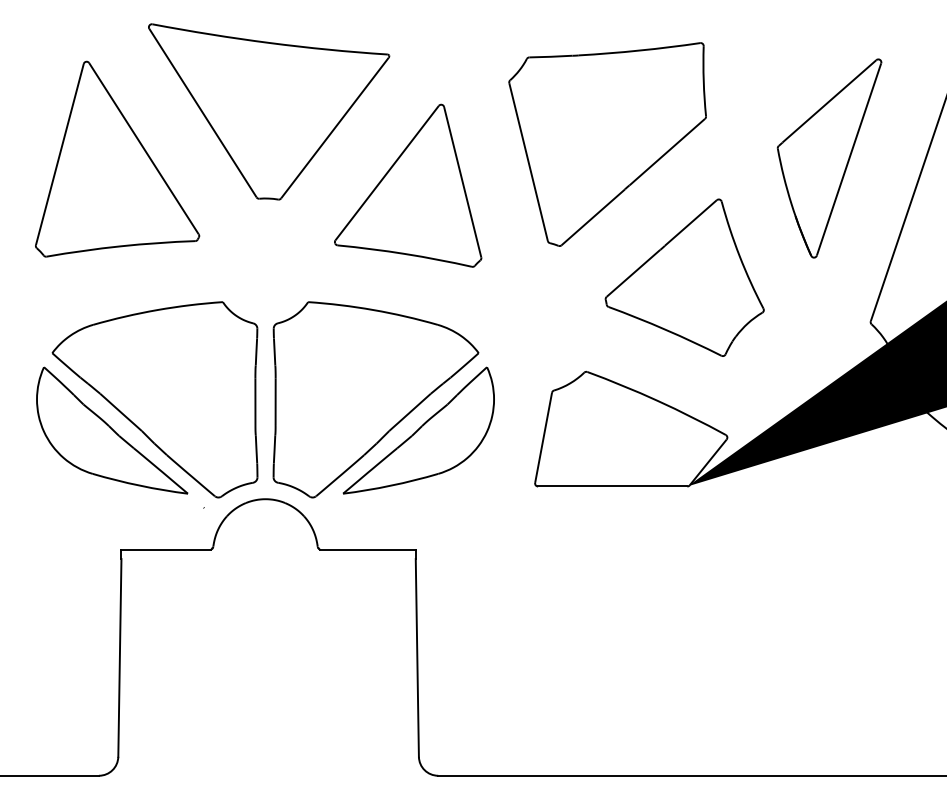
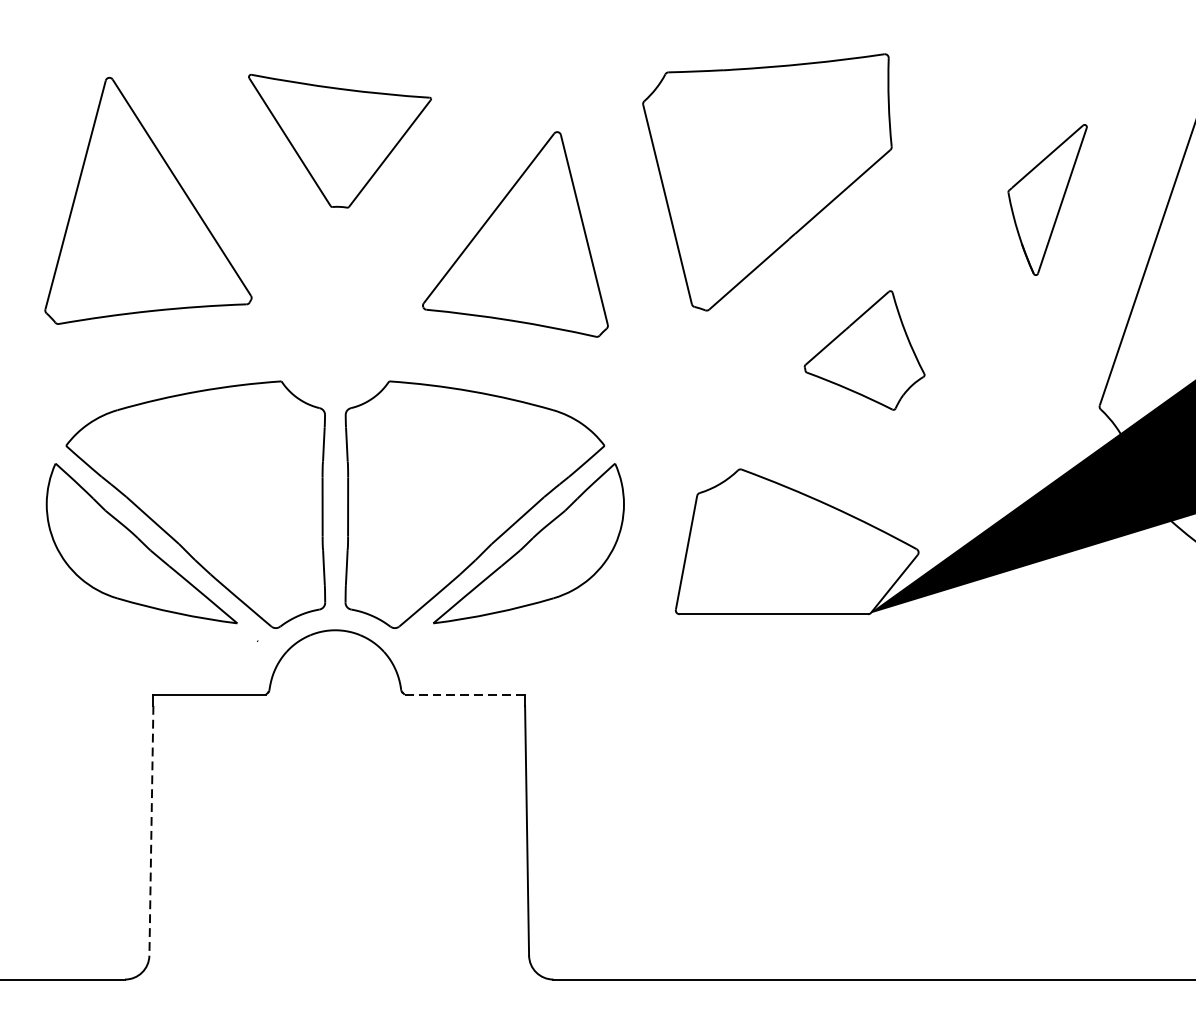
part: (269, 111) -> (340, 140), size x0.6
part: (829, 158) -> (1047, 200), size x0.6
part: (684, 277) -> (864, 350), size x0.6
line: (368, 550) -> (465, 695), solid -> dashed
line: (119, 657) -> (150, 830), solid -> dashed

